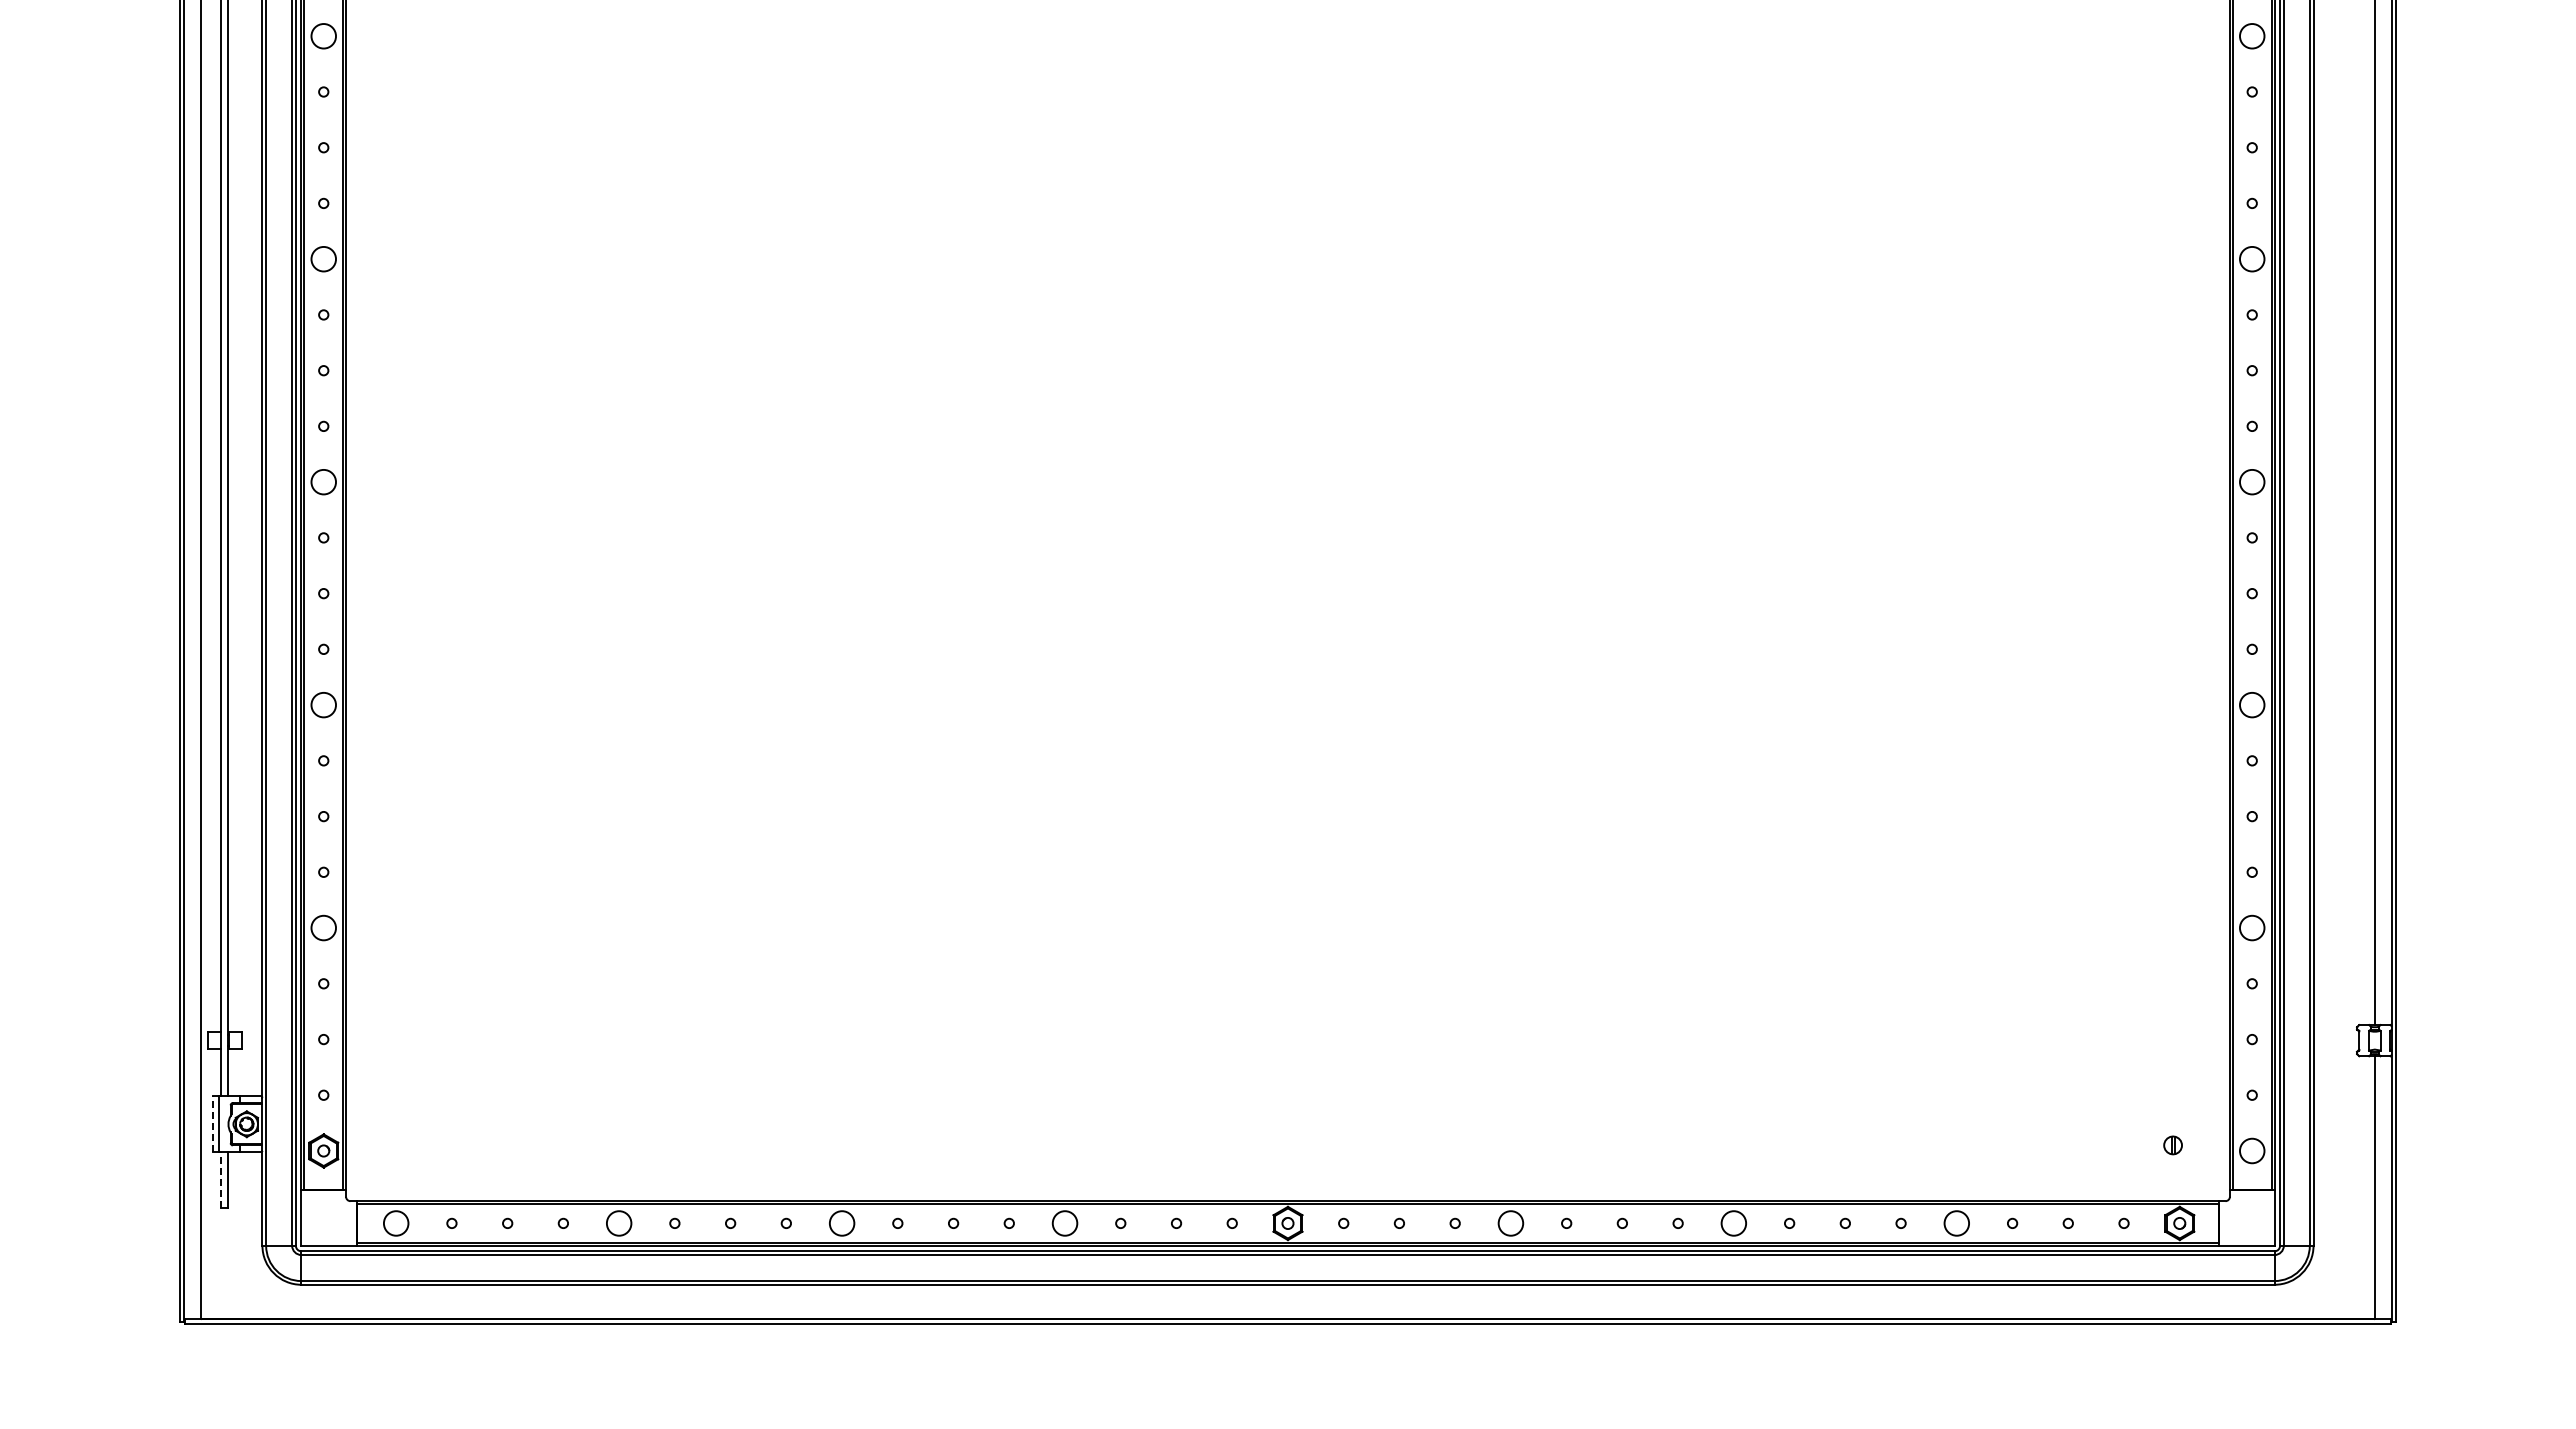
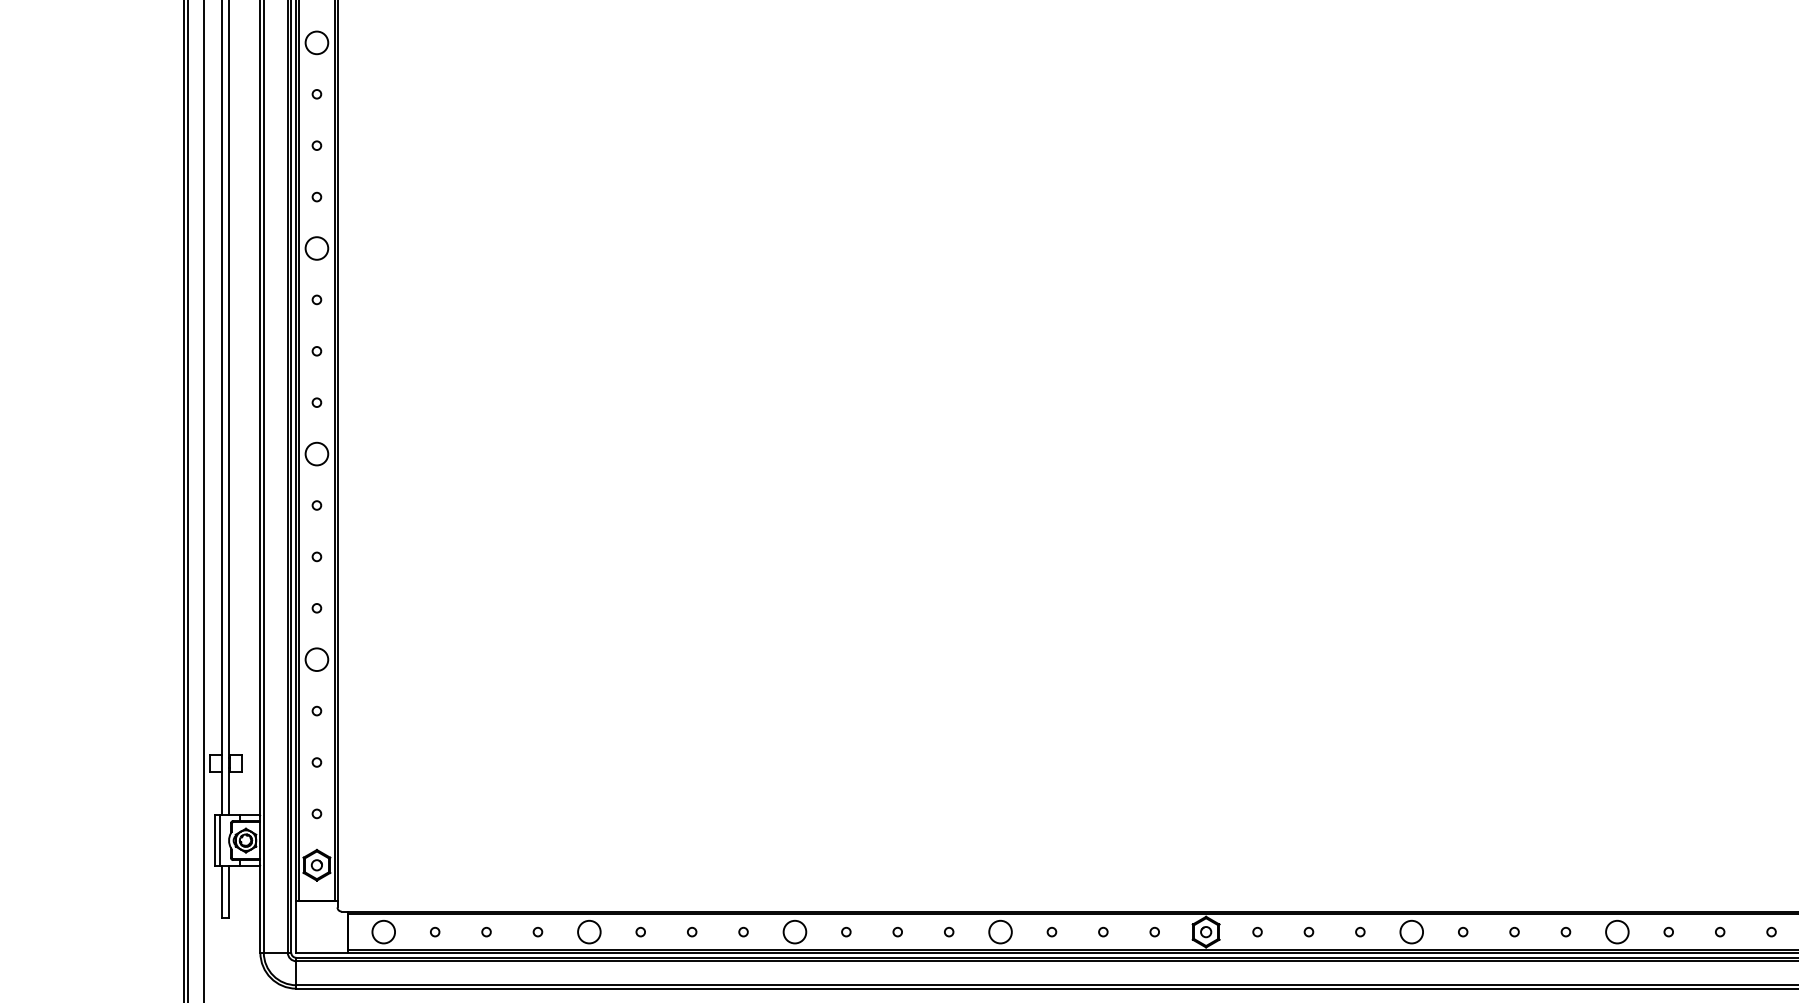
line: (213, 1124) -> (215, 840), dashed -> solid
line: (221, 1179) -> (222, 891), dashed -> solid

